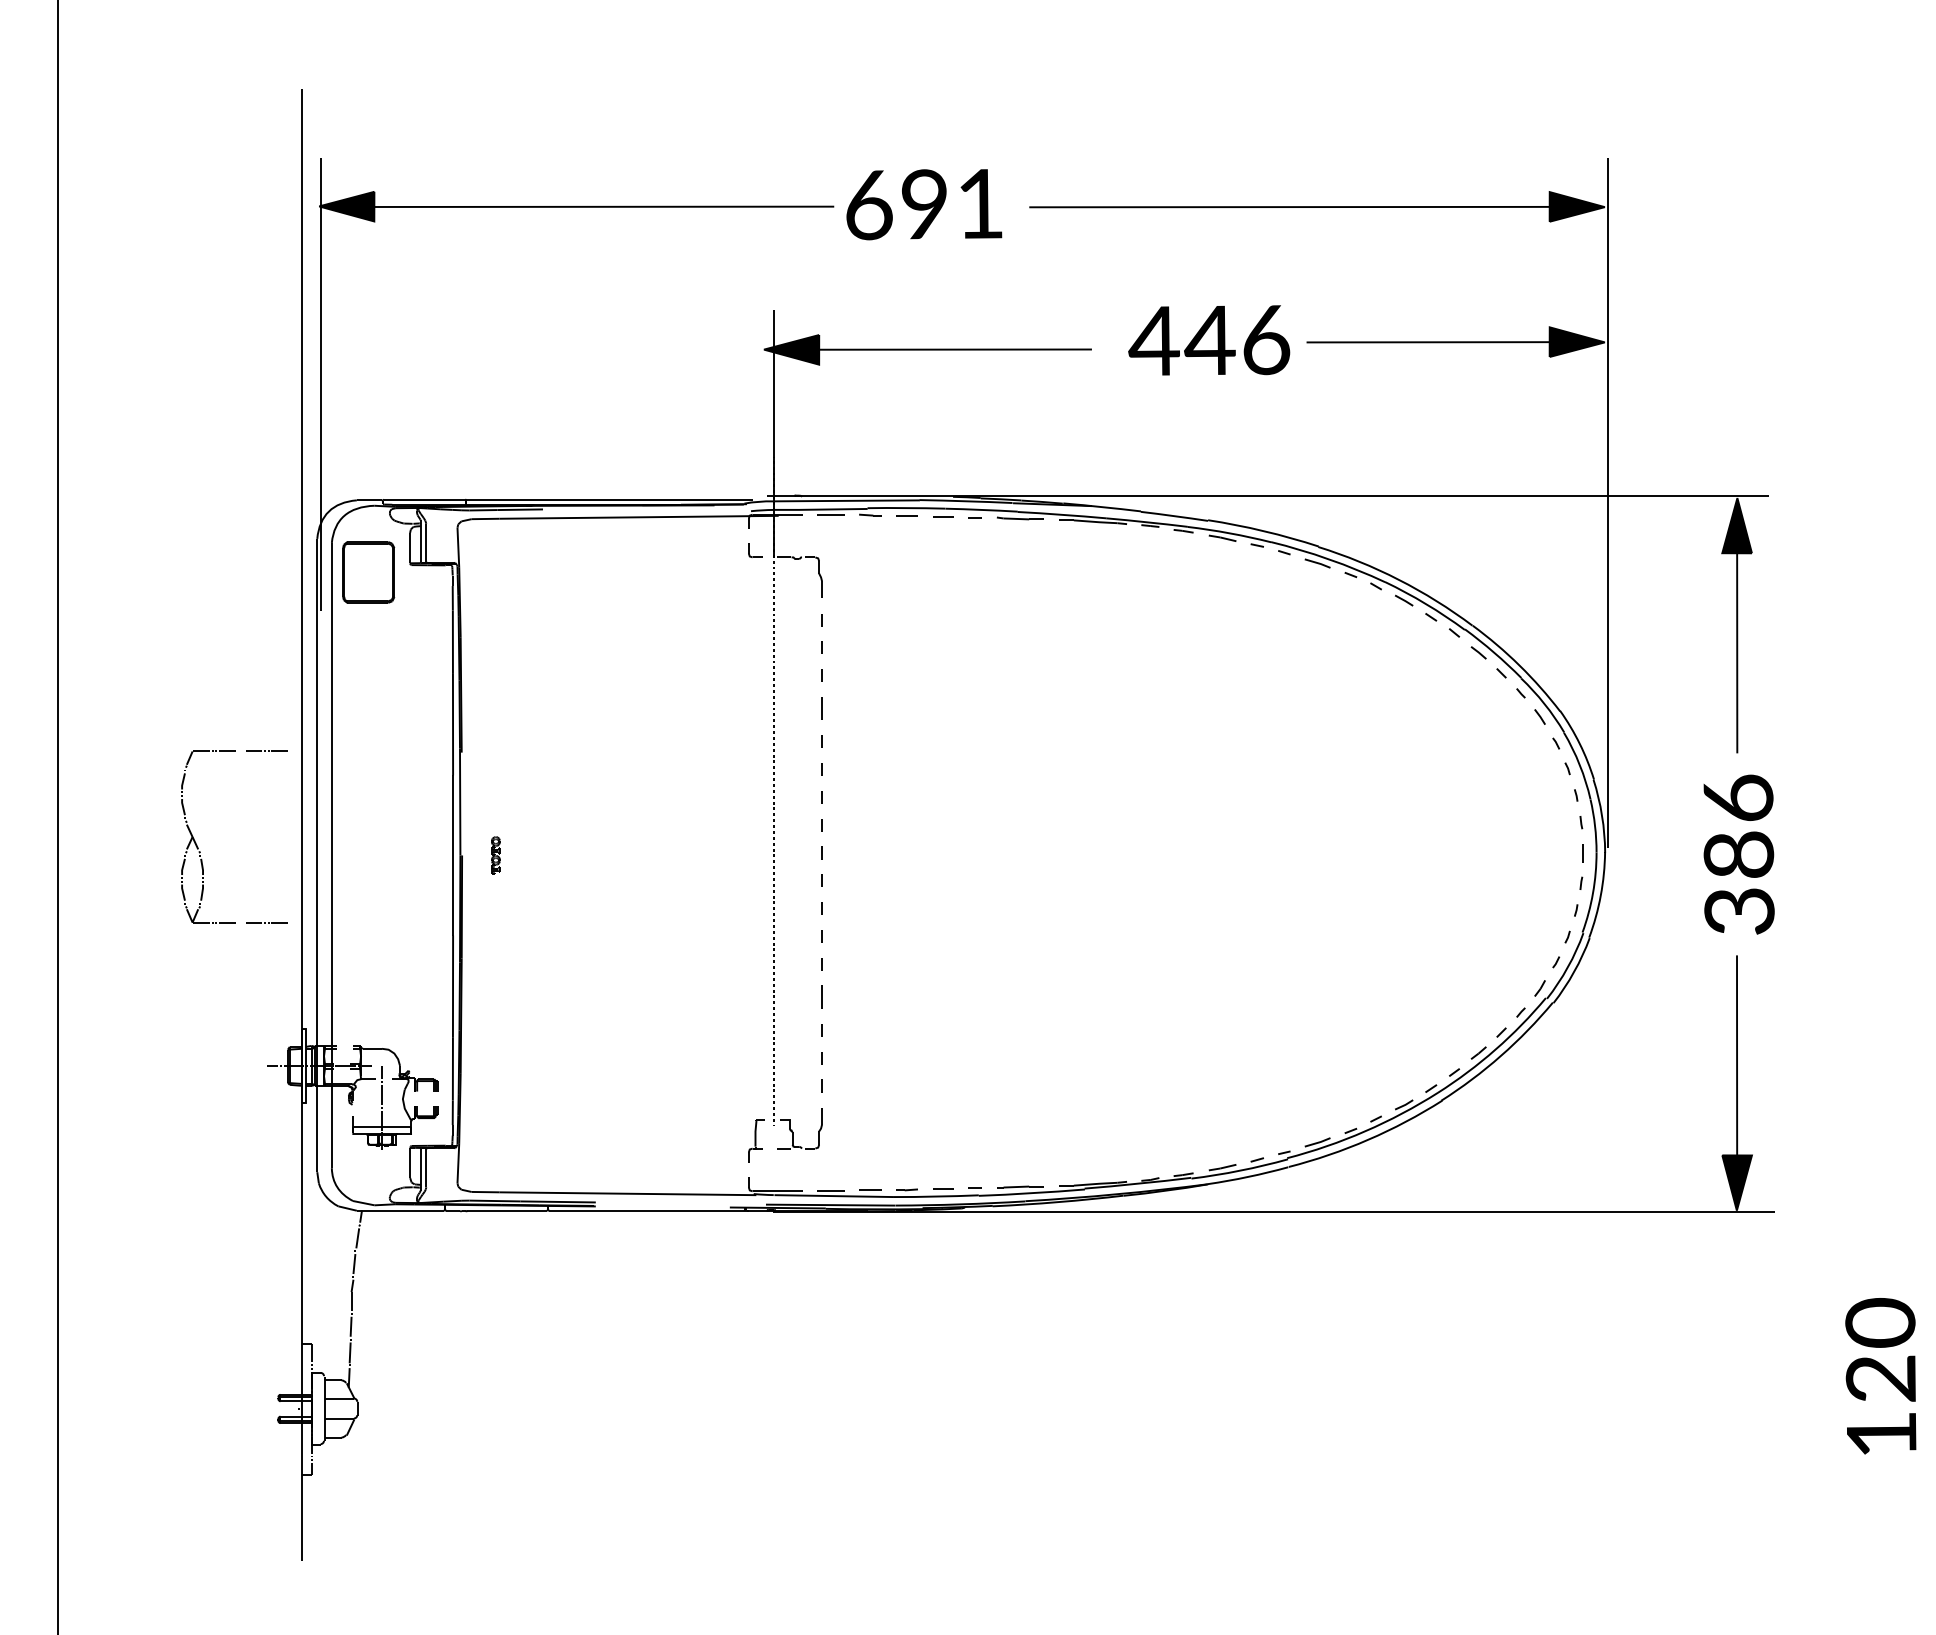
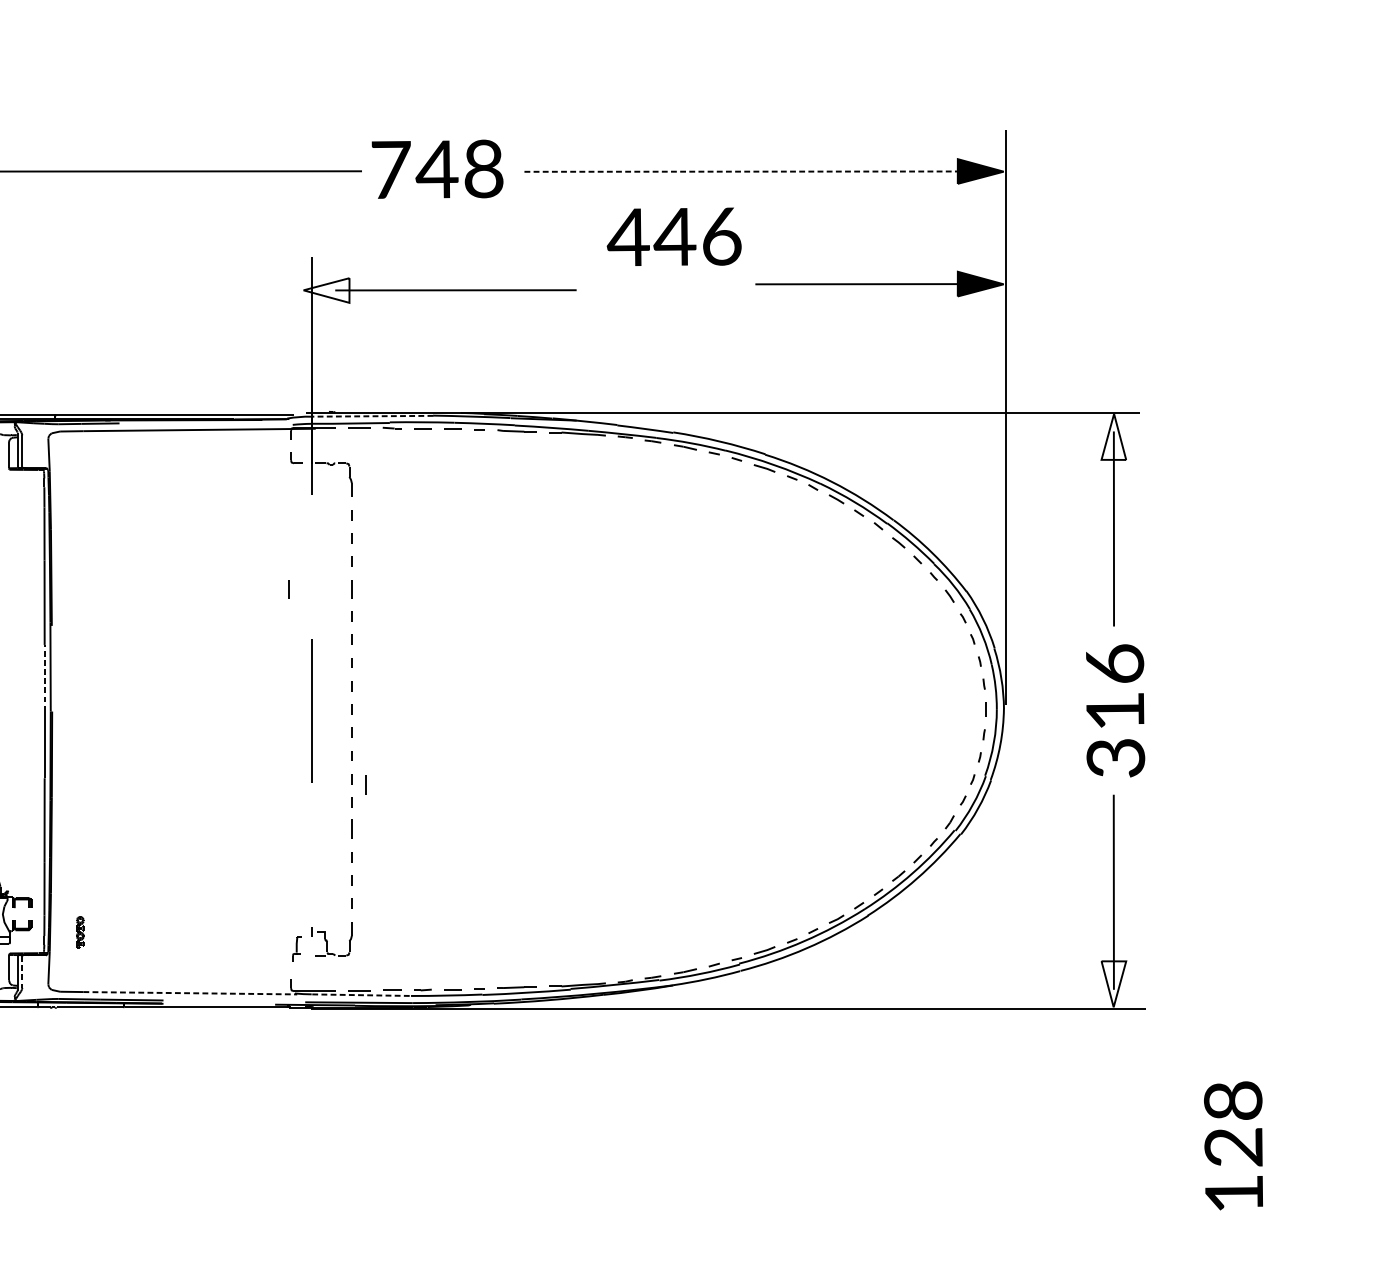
text: (925, 204) -> (438, 169), 691 -> 748
line: (1307, 207) -> (756, 171), solid -> dashed
text: (1209, 340) -> (674, 236), moved
fill: (791, 349) -> (326, 290), removed
line: (847, 500) -> (373, 415), solid -> dashed
fill: (1736, 525) -> (1113, 436), removed
line: (746, 708) -> (288, 589), added
line: (453, 815) -> (45, 678), solid -> dashed
text: (1738, 854) -> (1115, 710), 8 -> 1
part: (495, 855) -> (79, 932), moved
line: (838, 943) -> (365, 784), added
part: (756, 1140) -> (297, 948), size x0.7
line: (426, 1168) -> (22, 972), solid -> dashed
fill: (1736, 1182) -> (1113, 983), removed
line: (628, 1193) -> (190, 993), solid -> dashed
line: (834, 1196) -> (362, 995), solid -> dashed
text: (1880, 1322) -> (1233, 1100), 120 -> 128

